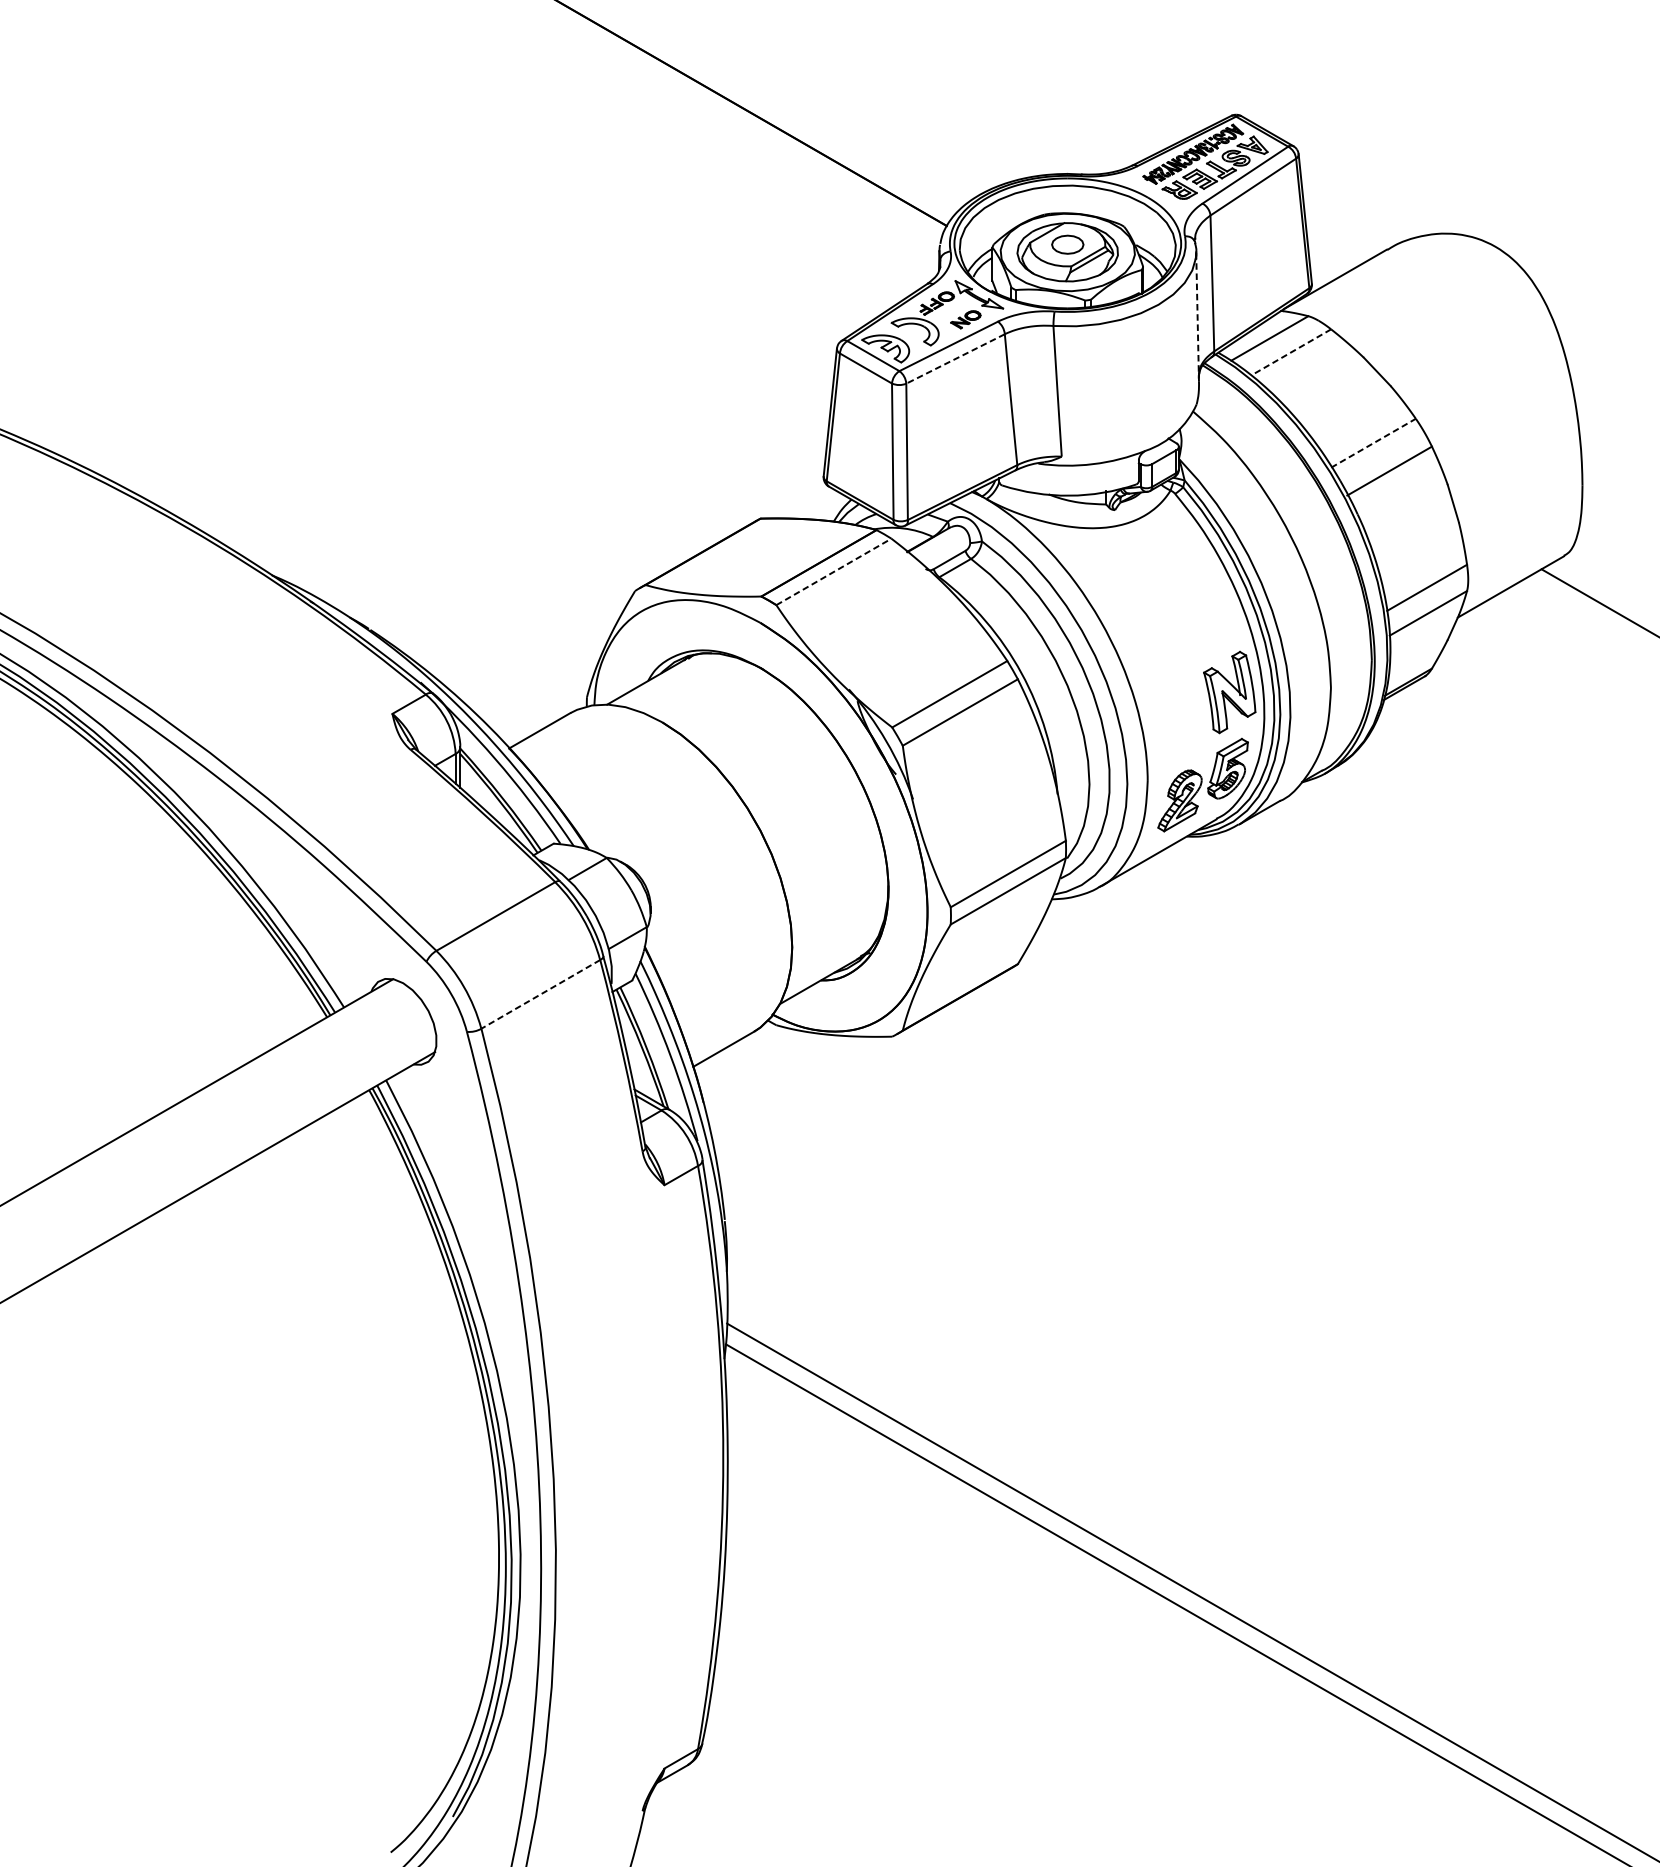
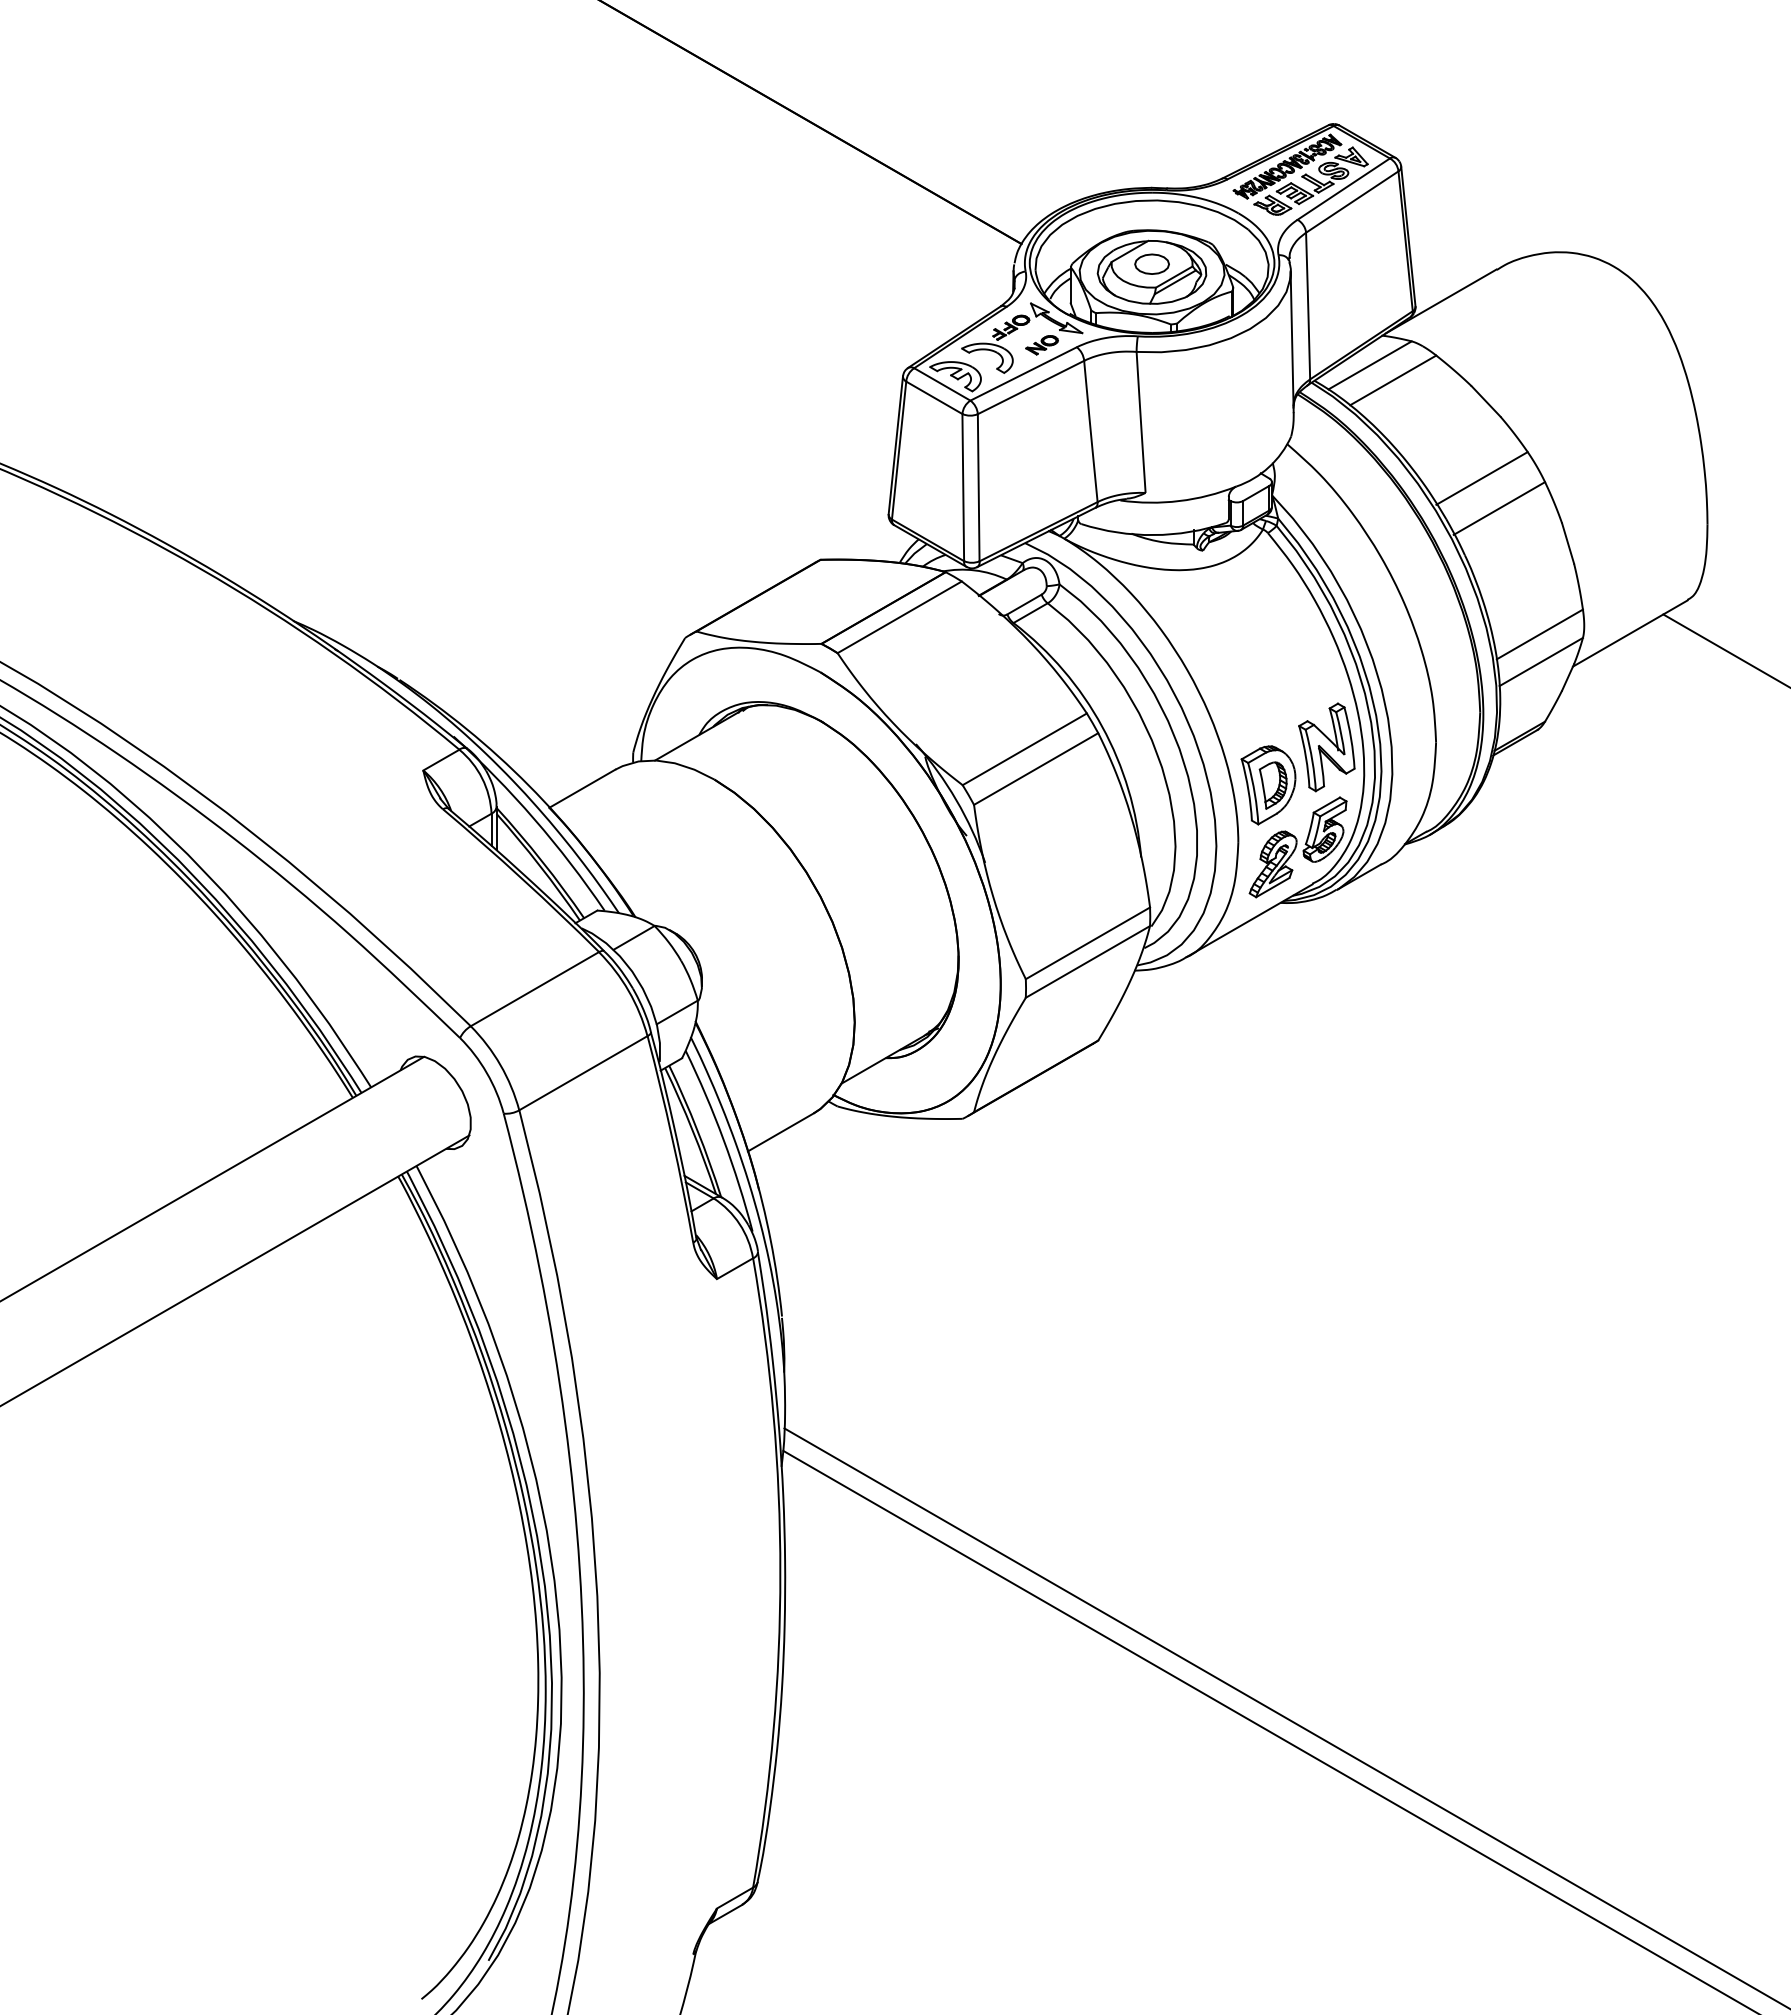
line: (1197, 316) -> (1292, 341), dashed -> solid
line: (1291, 352) -> (1393, 380), dashed -> solid
line: (955, 358) -> (1030, 387), dashed -> solid
line: (1373, 443) -> (1482, 478), dashed -> solid
line: (833, 572) -> (899, 617), dashed -> solid
part: (1175, 727) -> (1268, 785), added
line: (540, 994) -> (583, 1073), dashed -> solid

